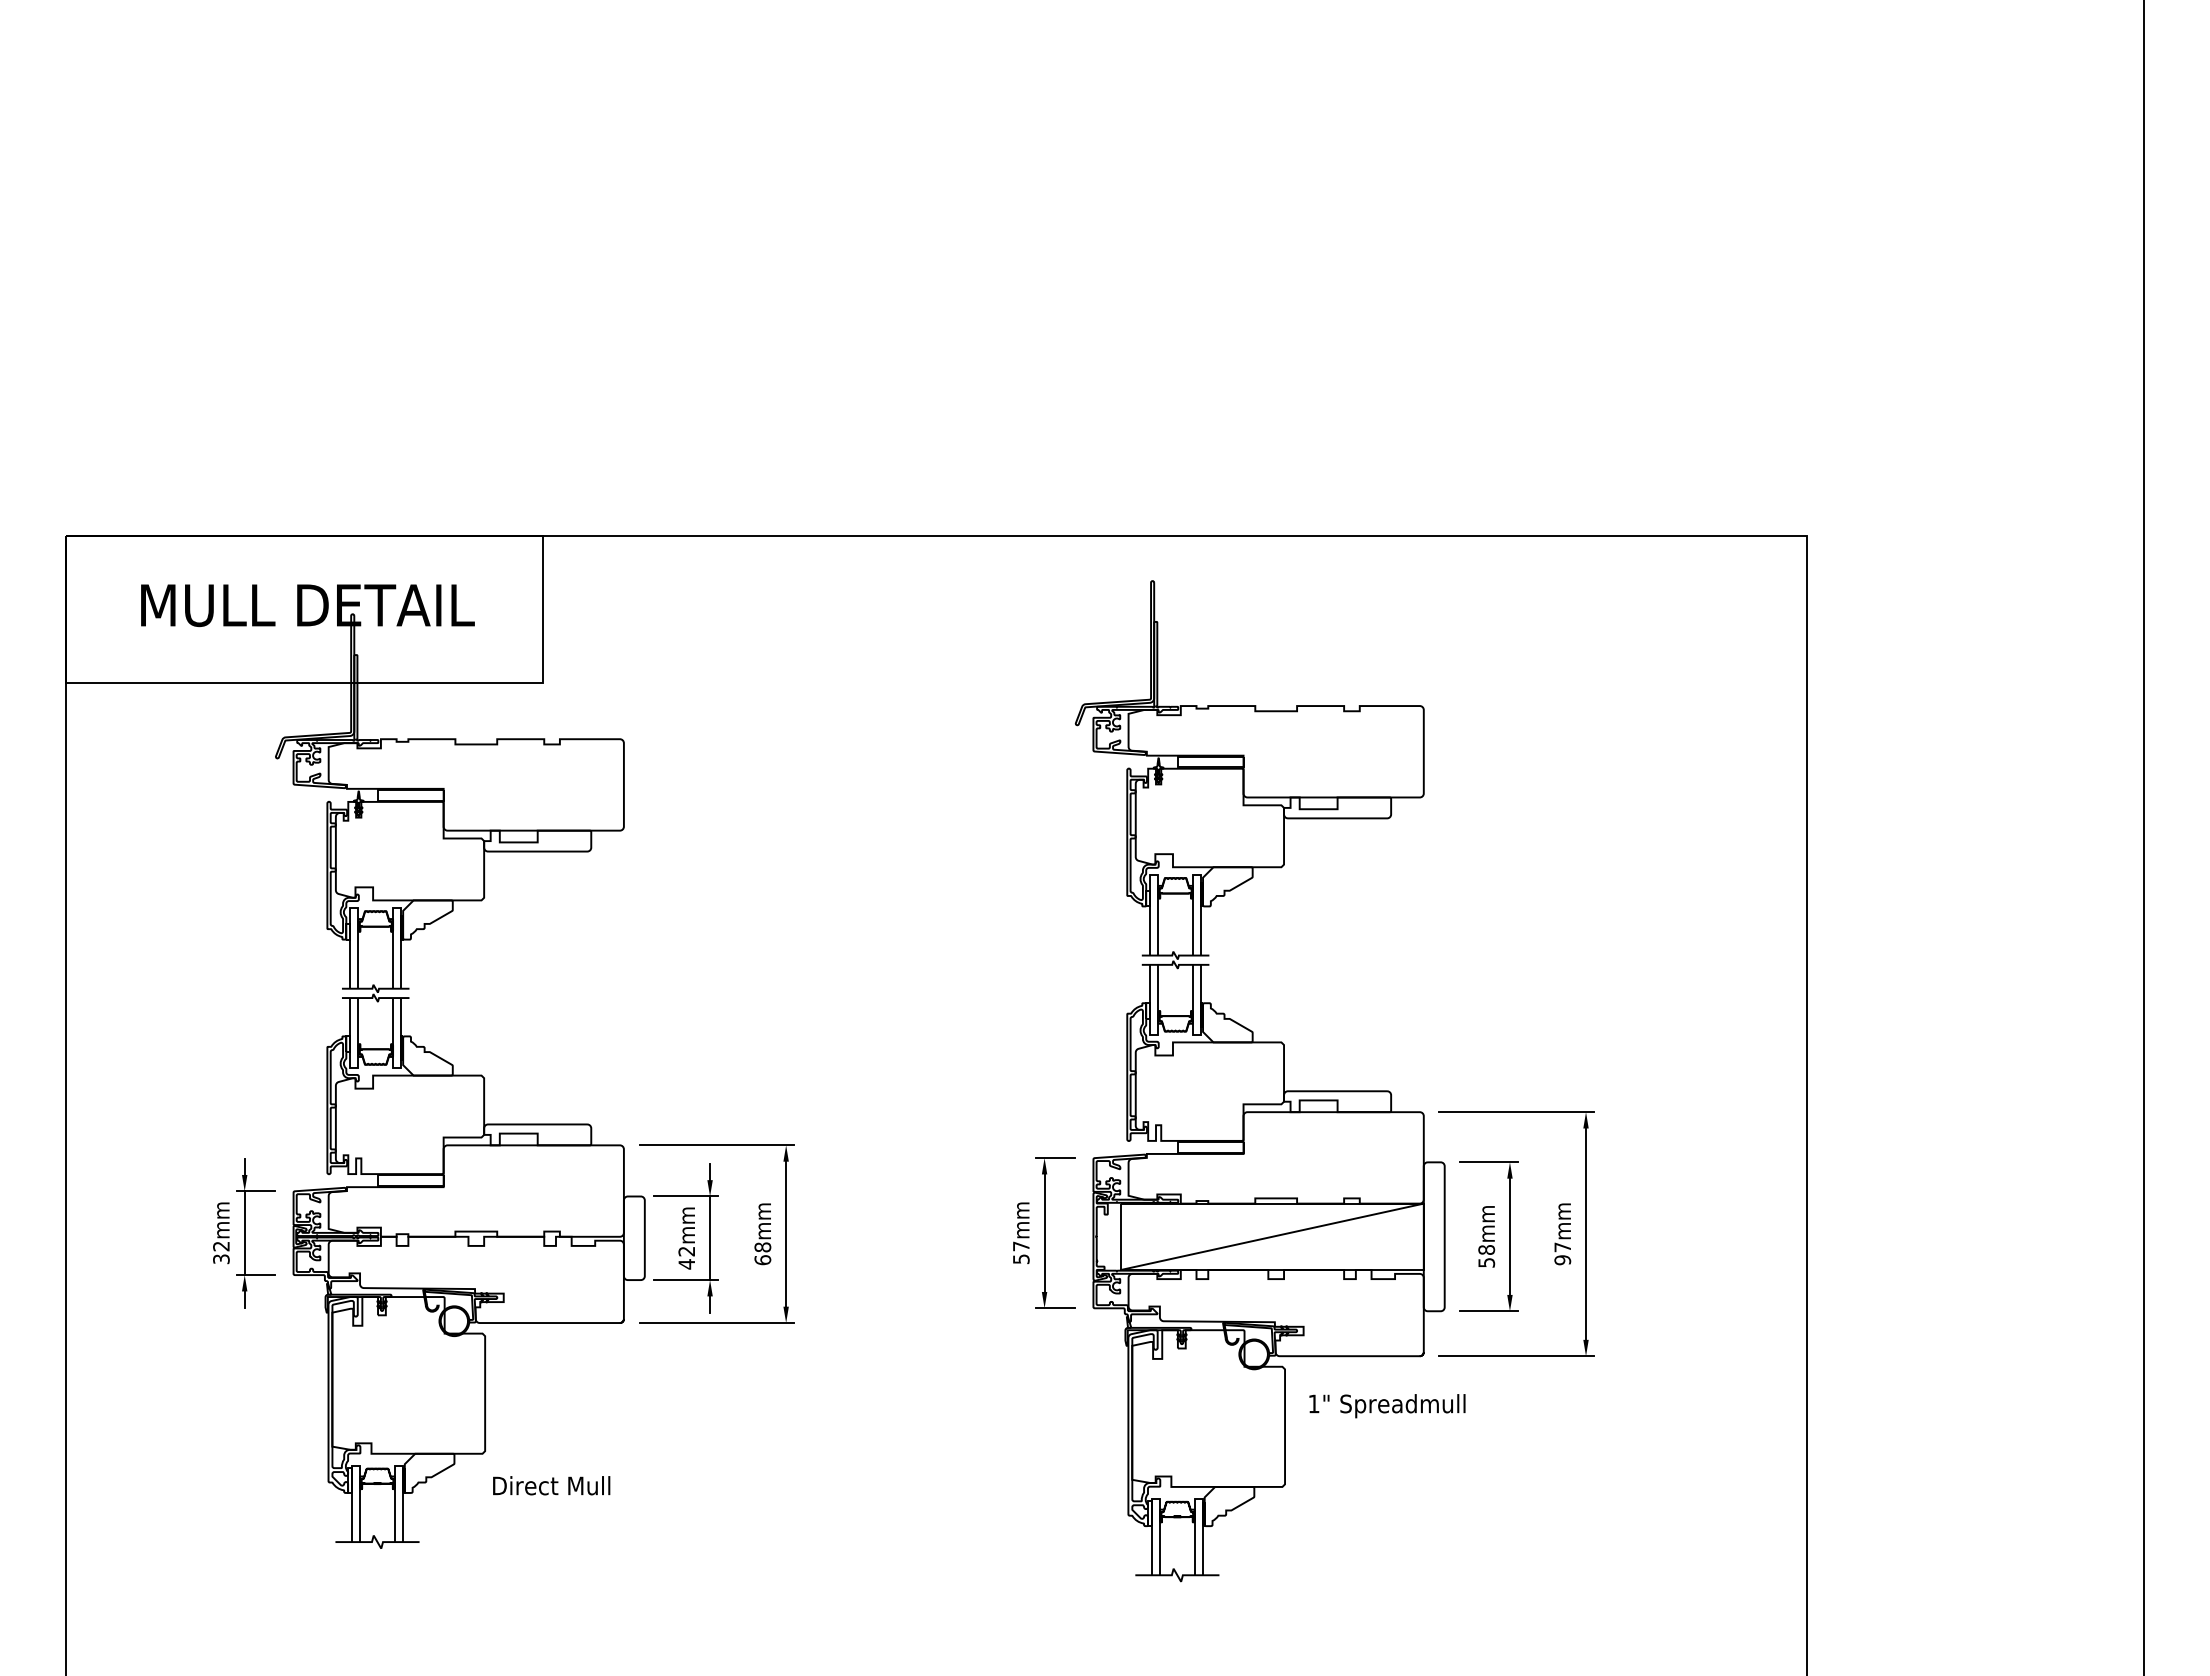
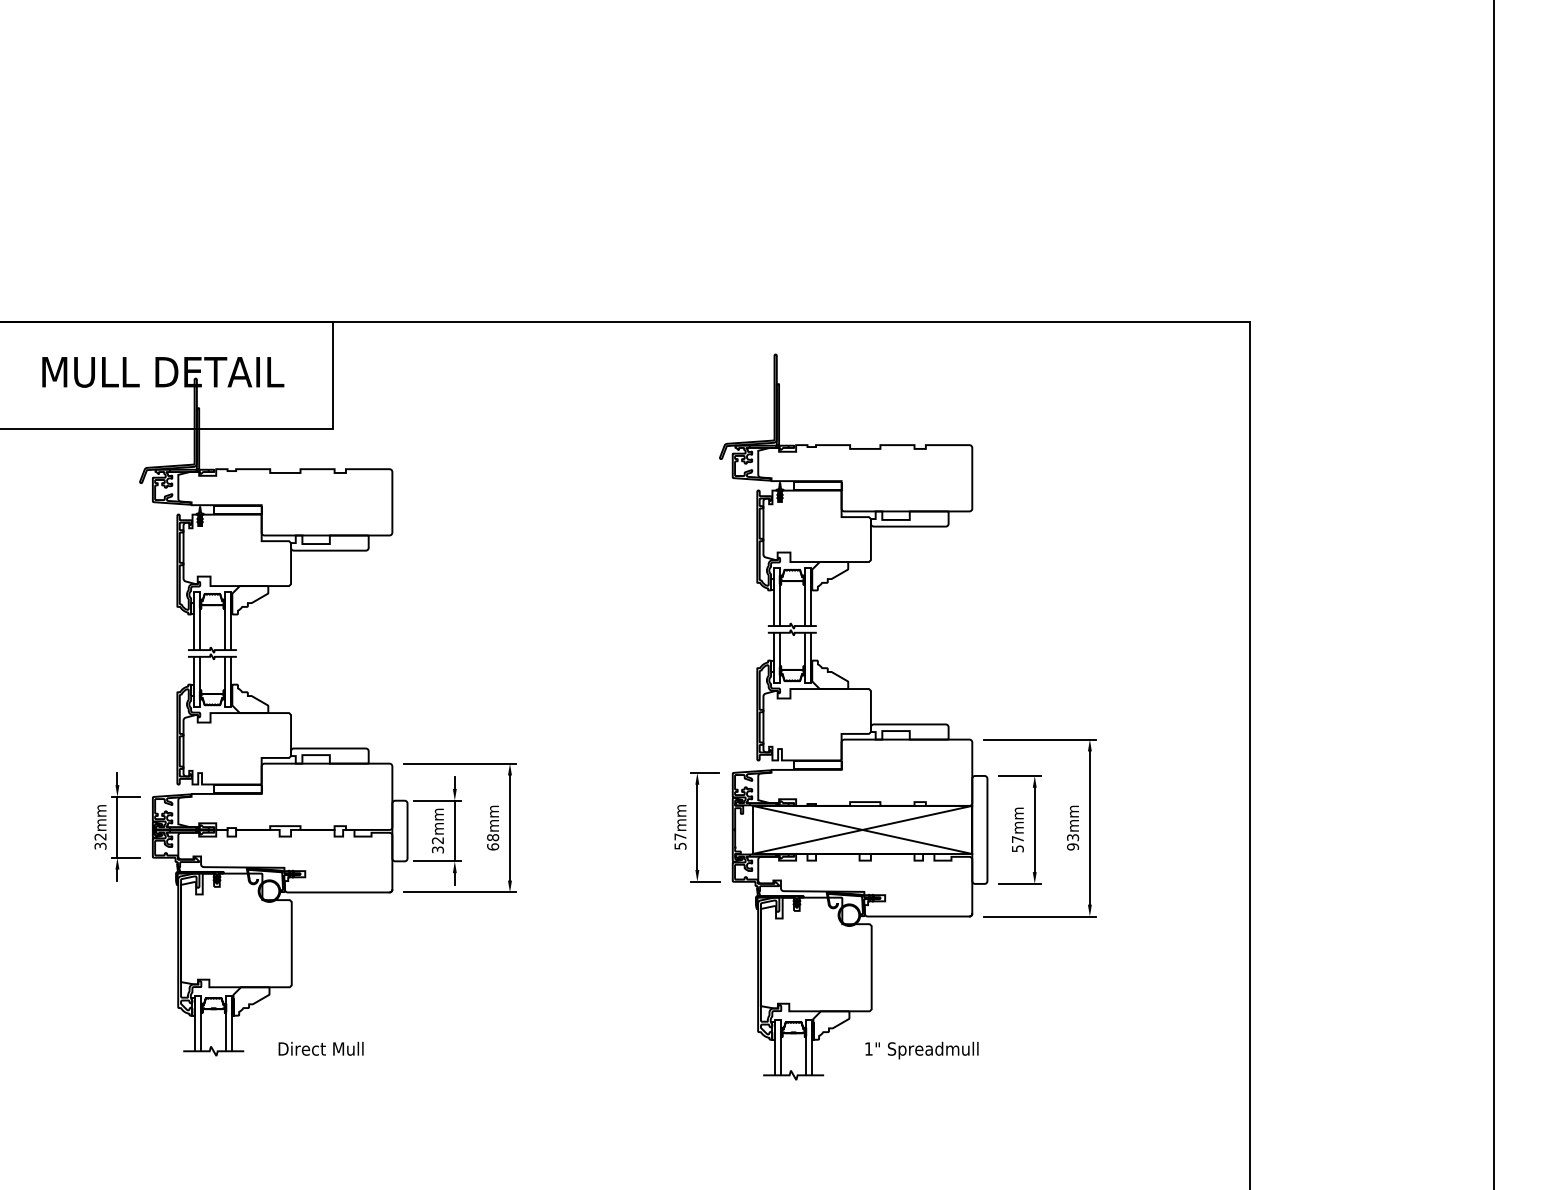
line: (1272, 1236) -> (862, 829), added
text: (1562, 1247) -> (1072, 837), 97mm -> 93mm
text: (1486, 1249) -> (1017, 839), 58mm -> 57mm
text: (686, 1264) -> (437, 850), 42mm -> 32mm
text: (1387, 1406) -> (922, 1050), moved
text: (551, 1485) -> (321, 1048), moved

